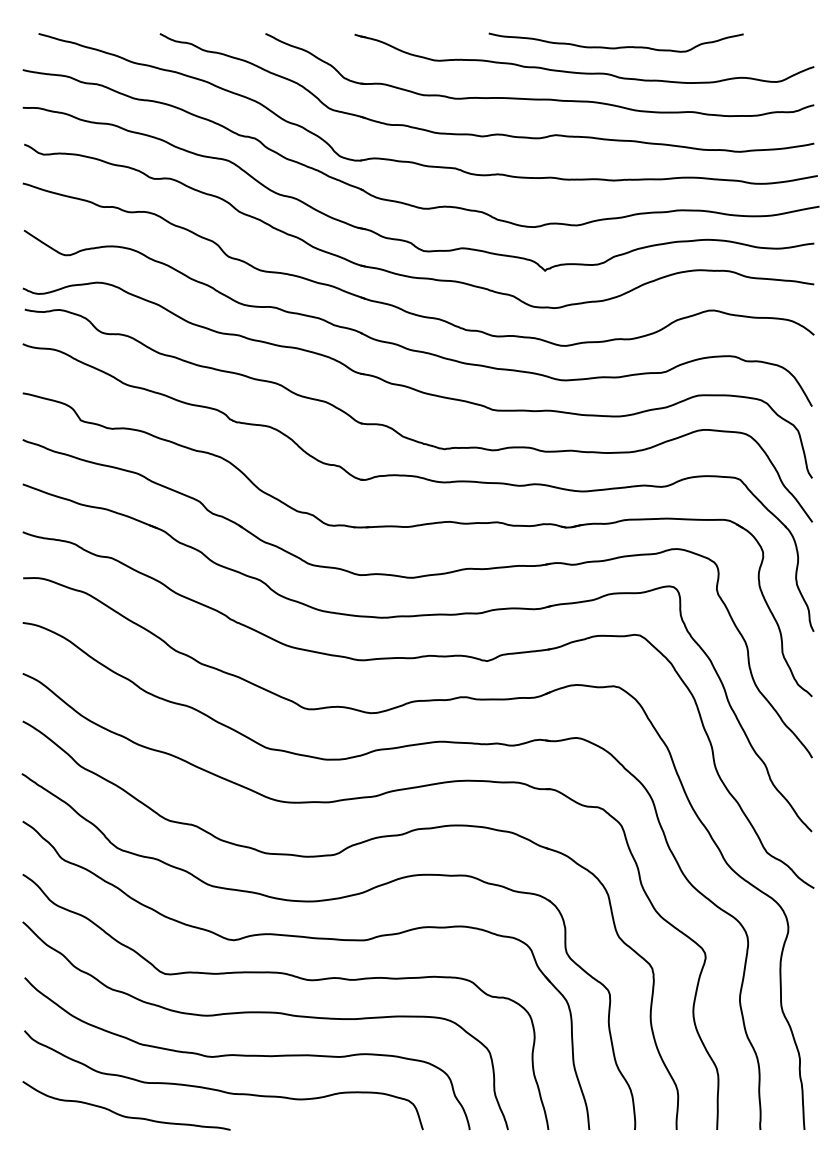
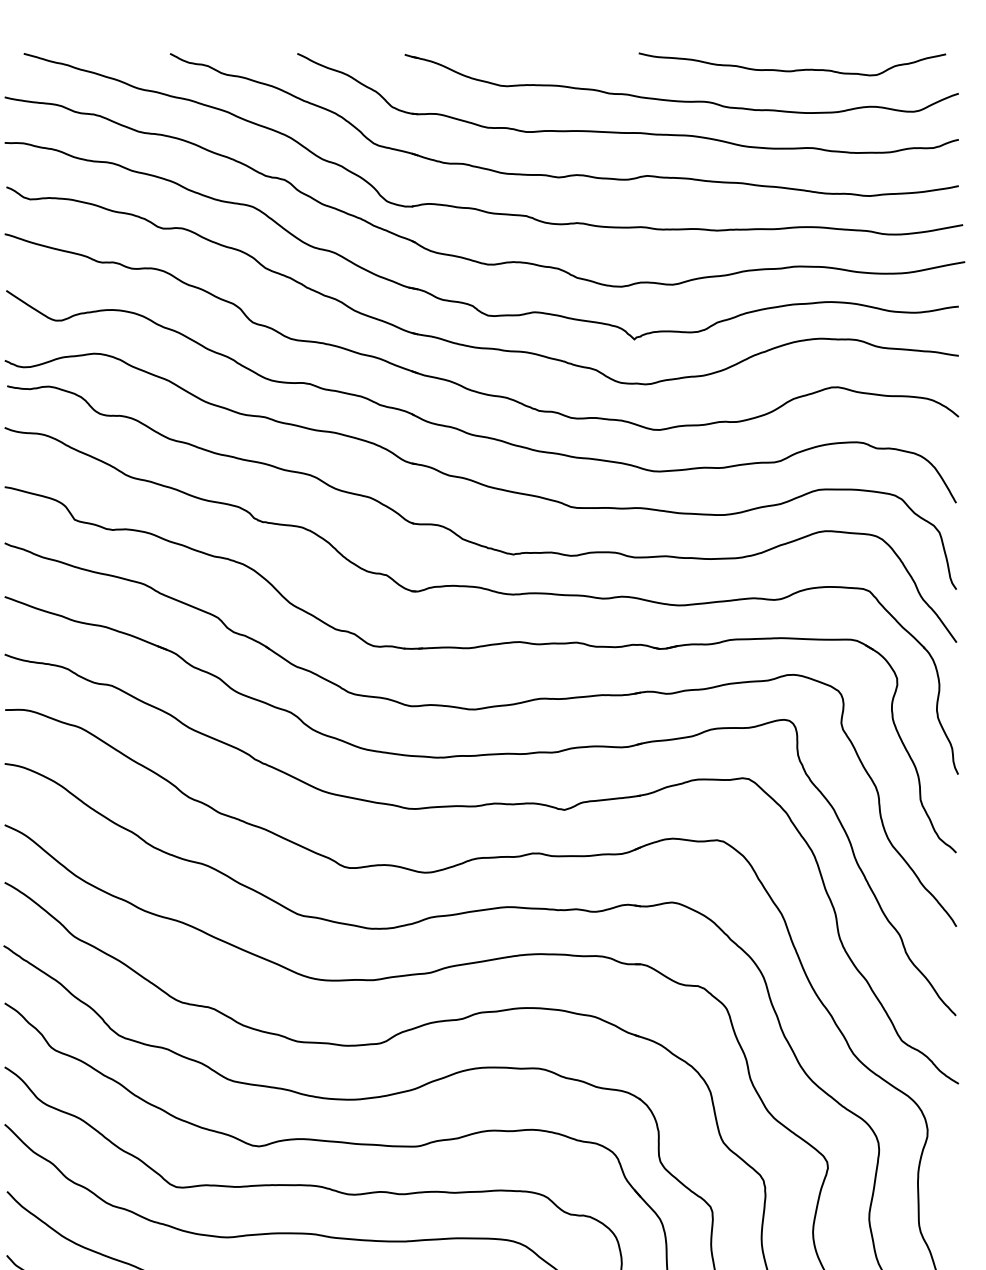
curve: (615, 47) -> (791, 70), moved

